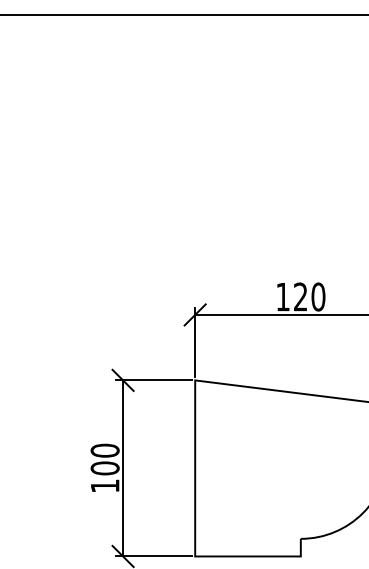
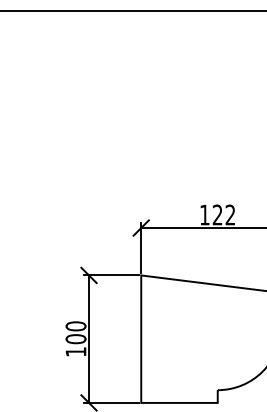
text: (318, 296) -> (230, 214), 120 -> 122

